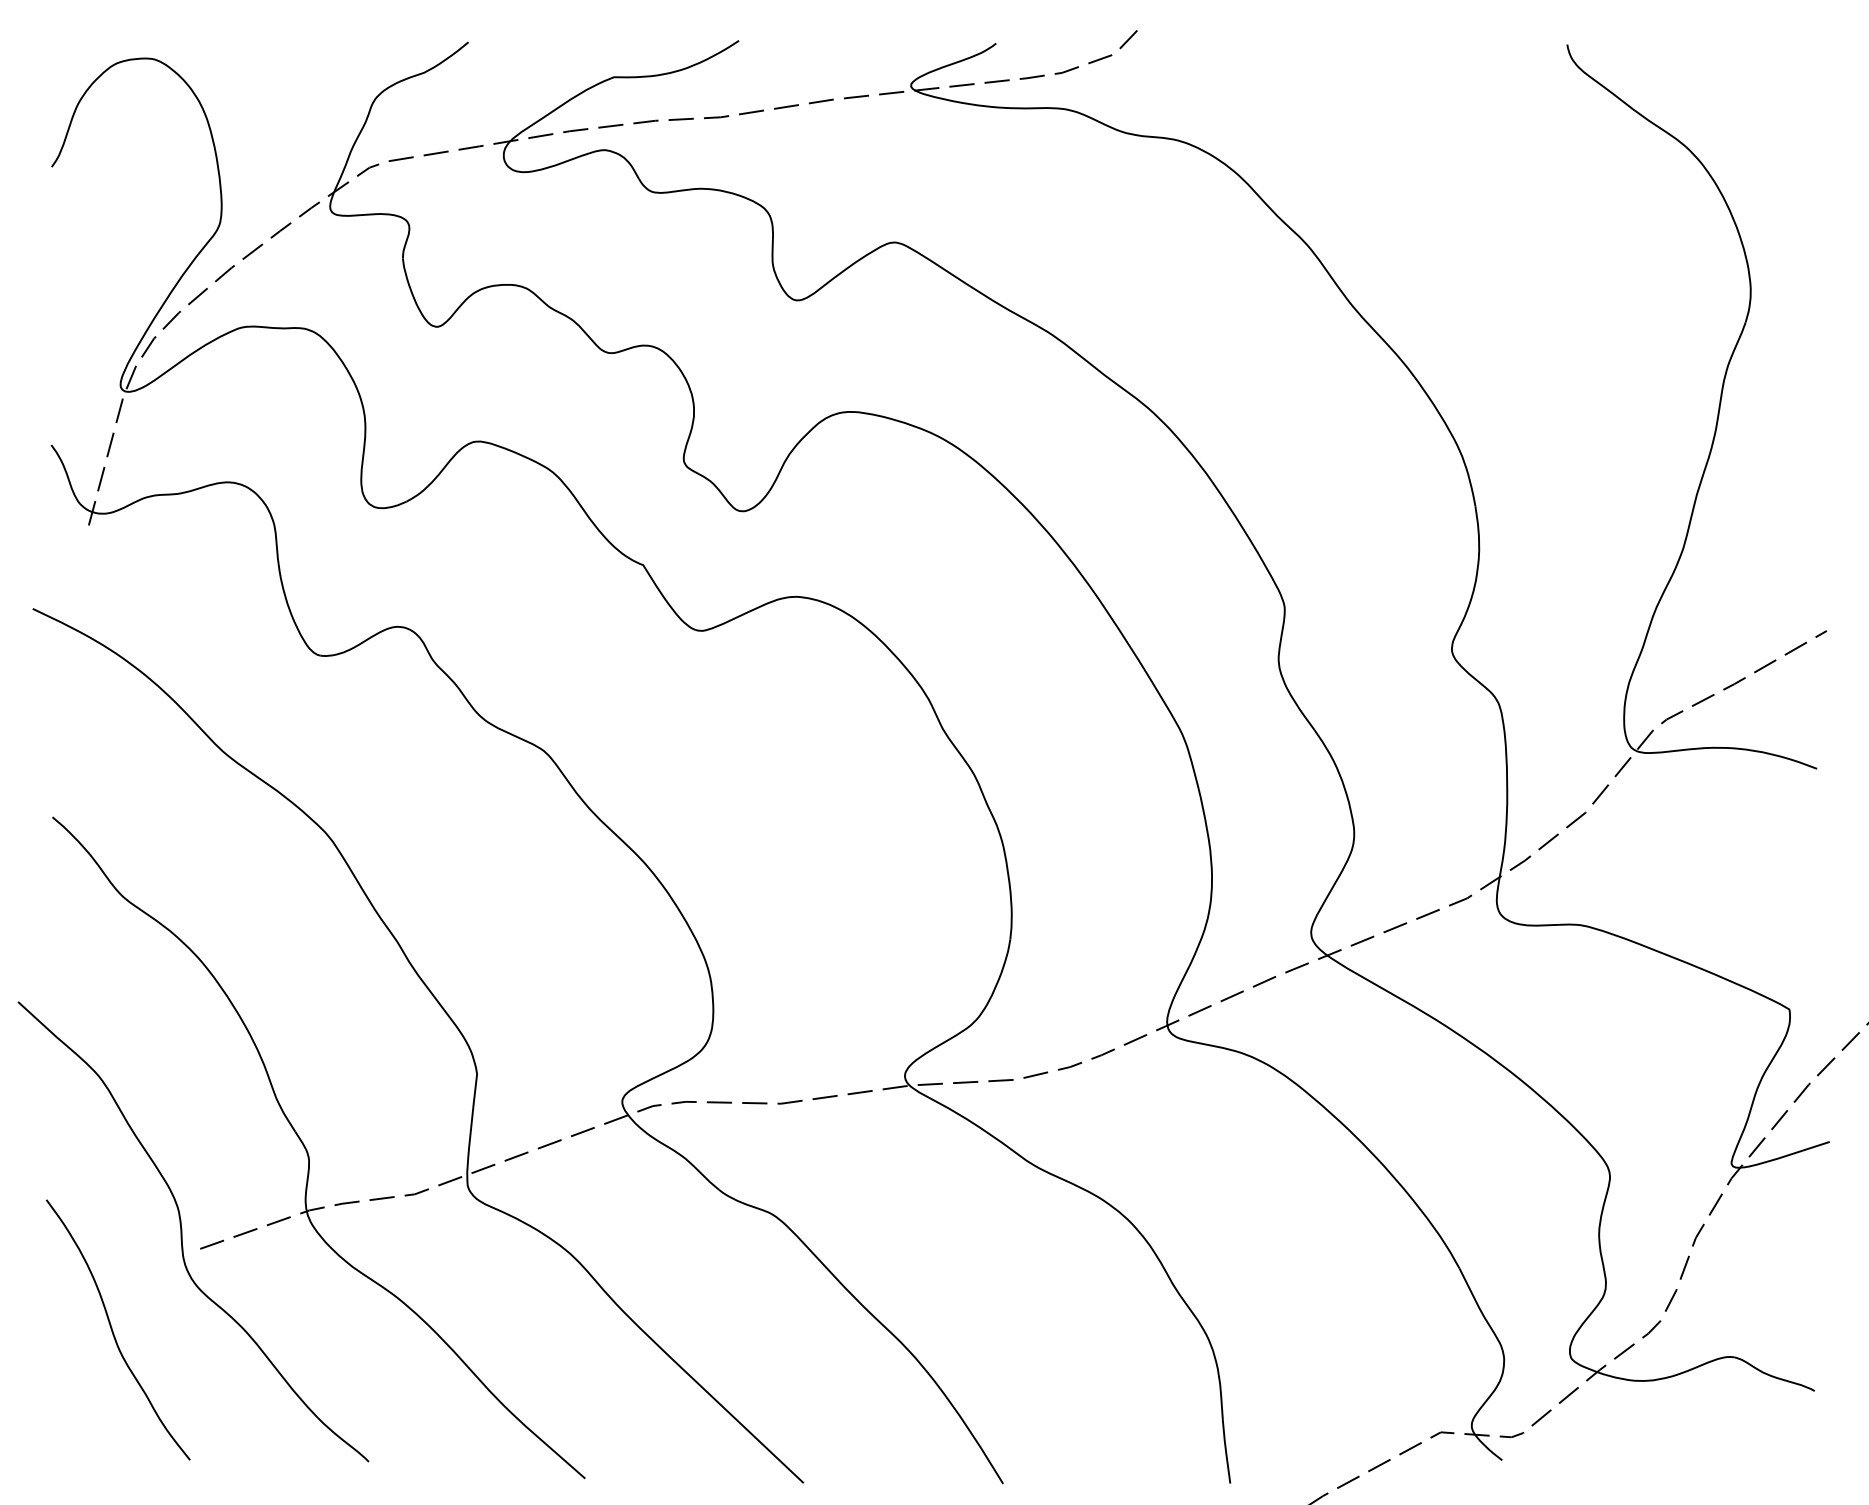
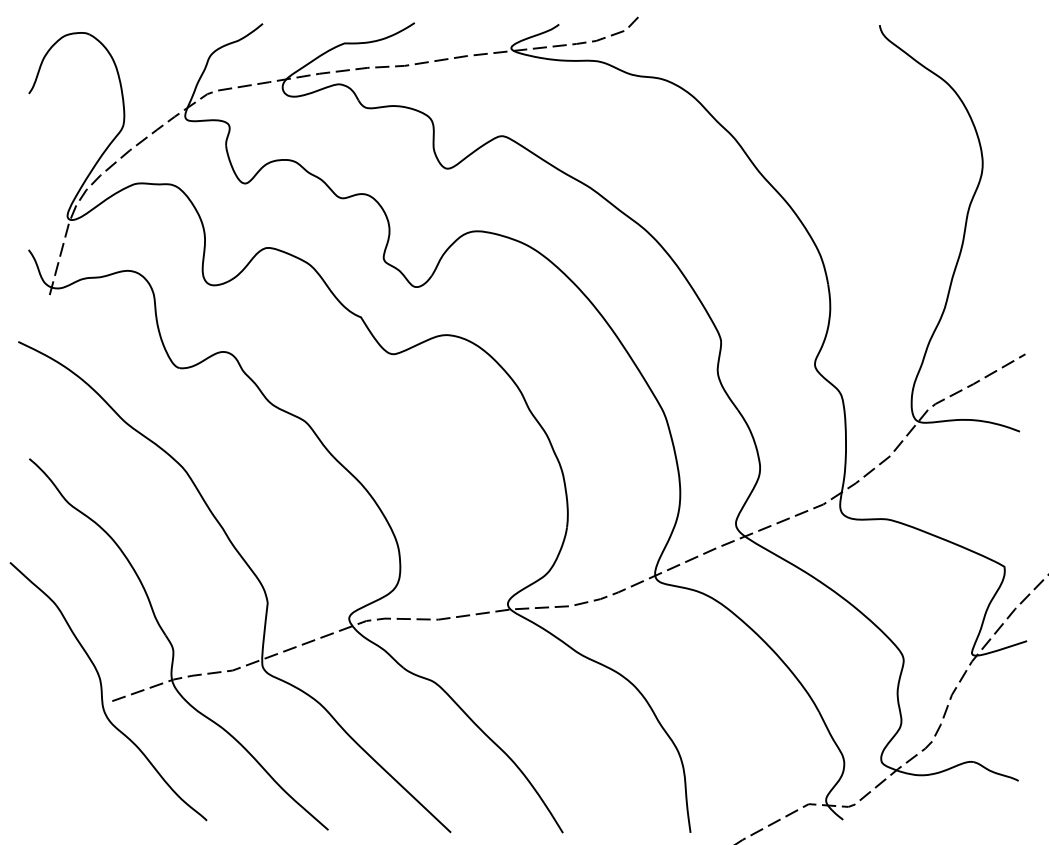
curve: (115, 1333) -> (64, 748), removed

